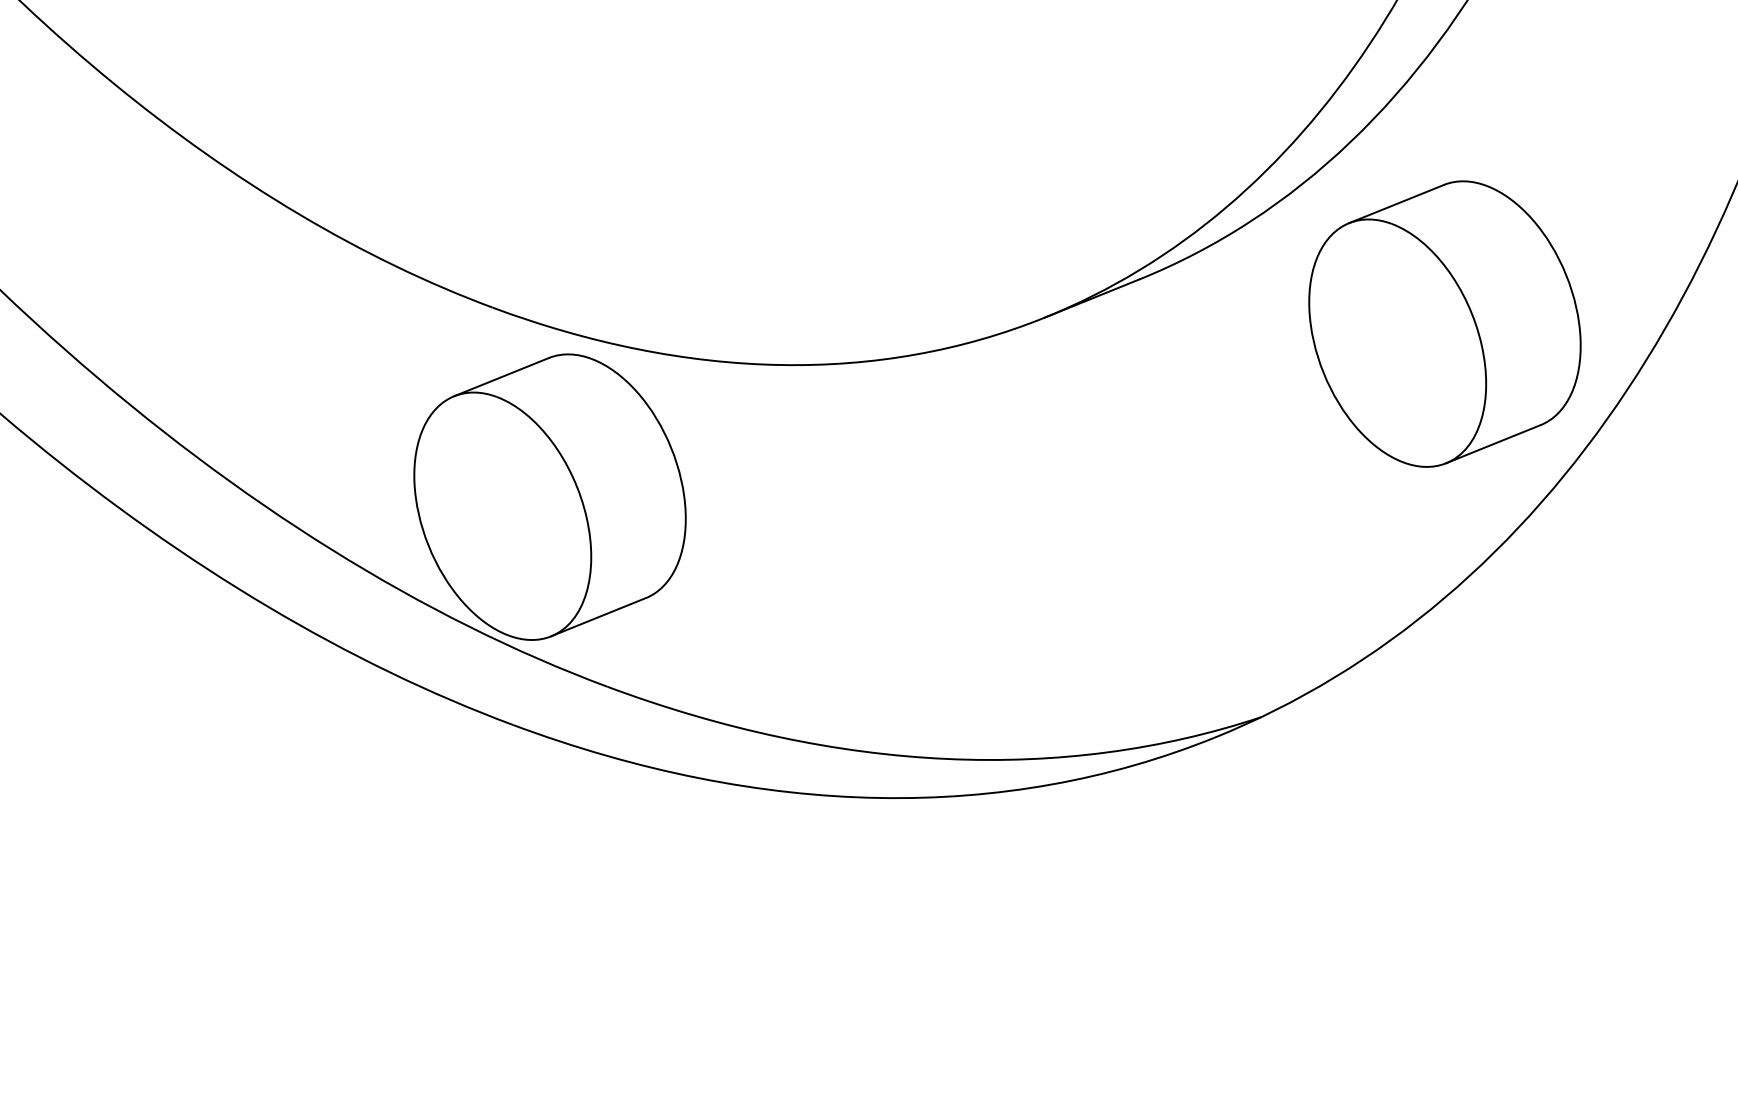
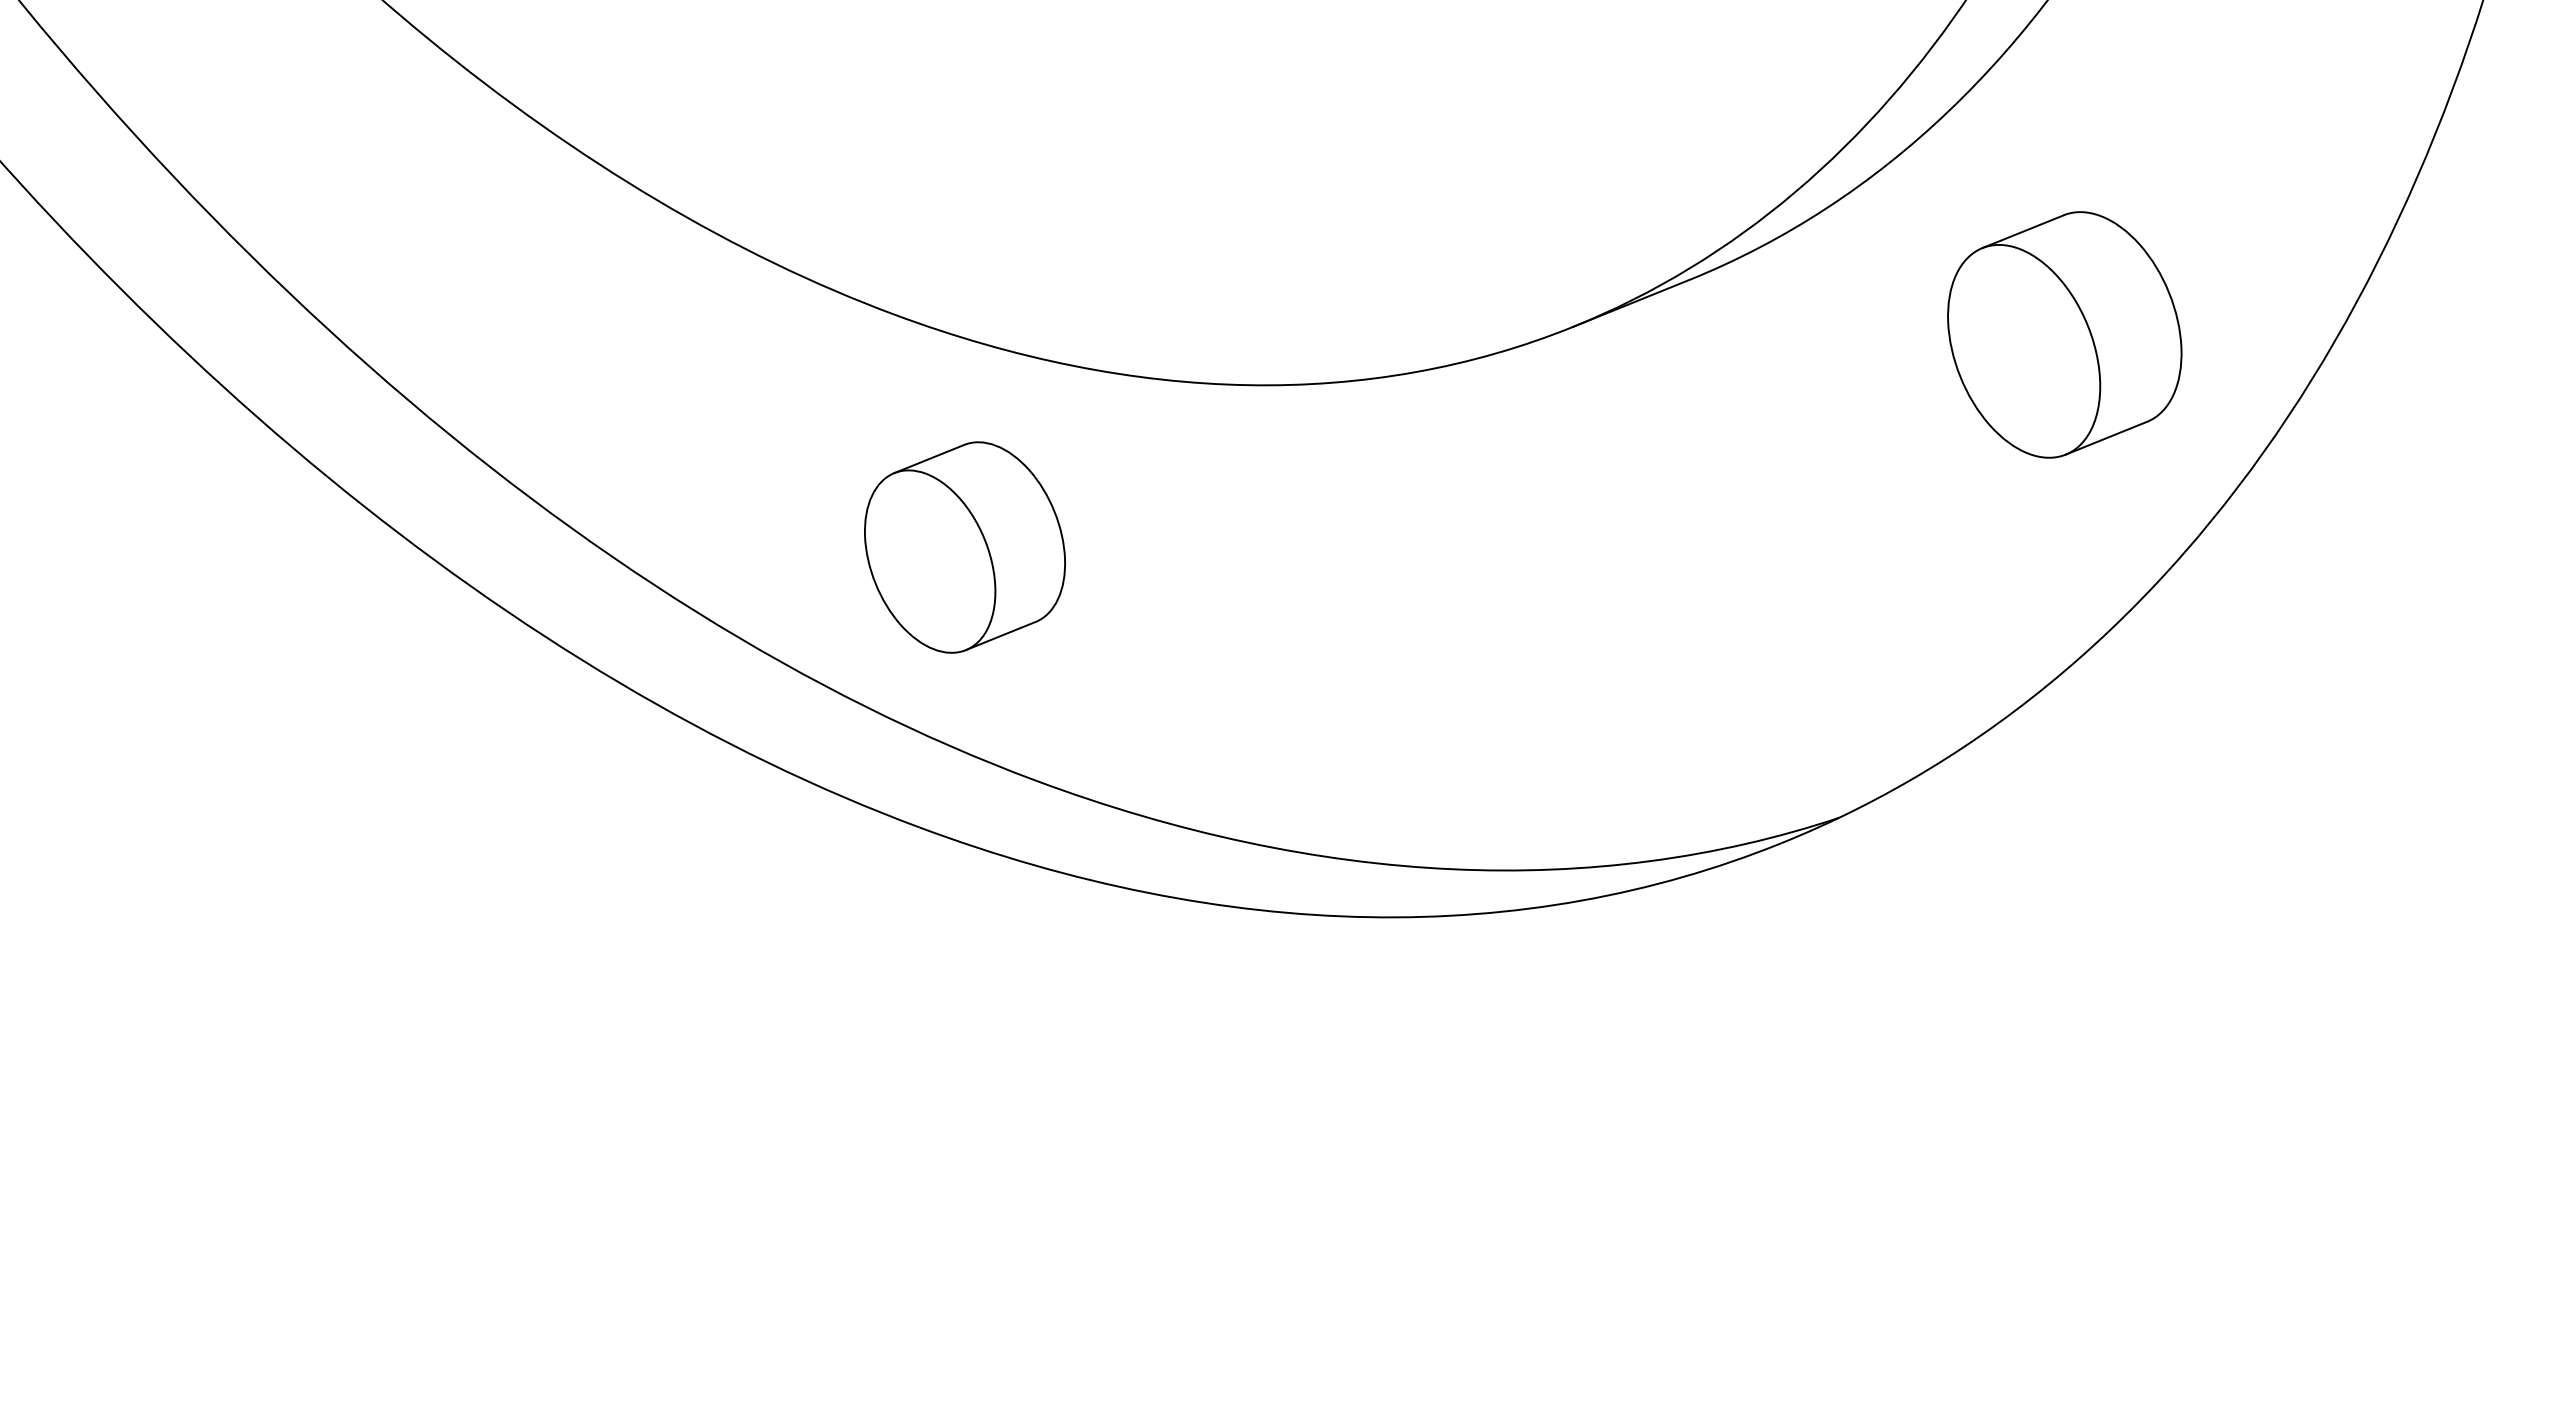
part: (1444, 323) -> (2064, 334), size x0.7
part: (549, 497) -> (964, 547), size x0.6

